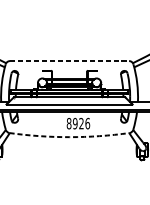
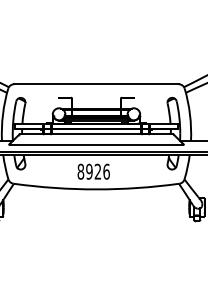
line: (69, 61) -> (96, 84), dashed -> solid
text: (78, 123) -> (93, 171), moved
arc: (69, 137) -> (96, 189), dashed -> solid

